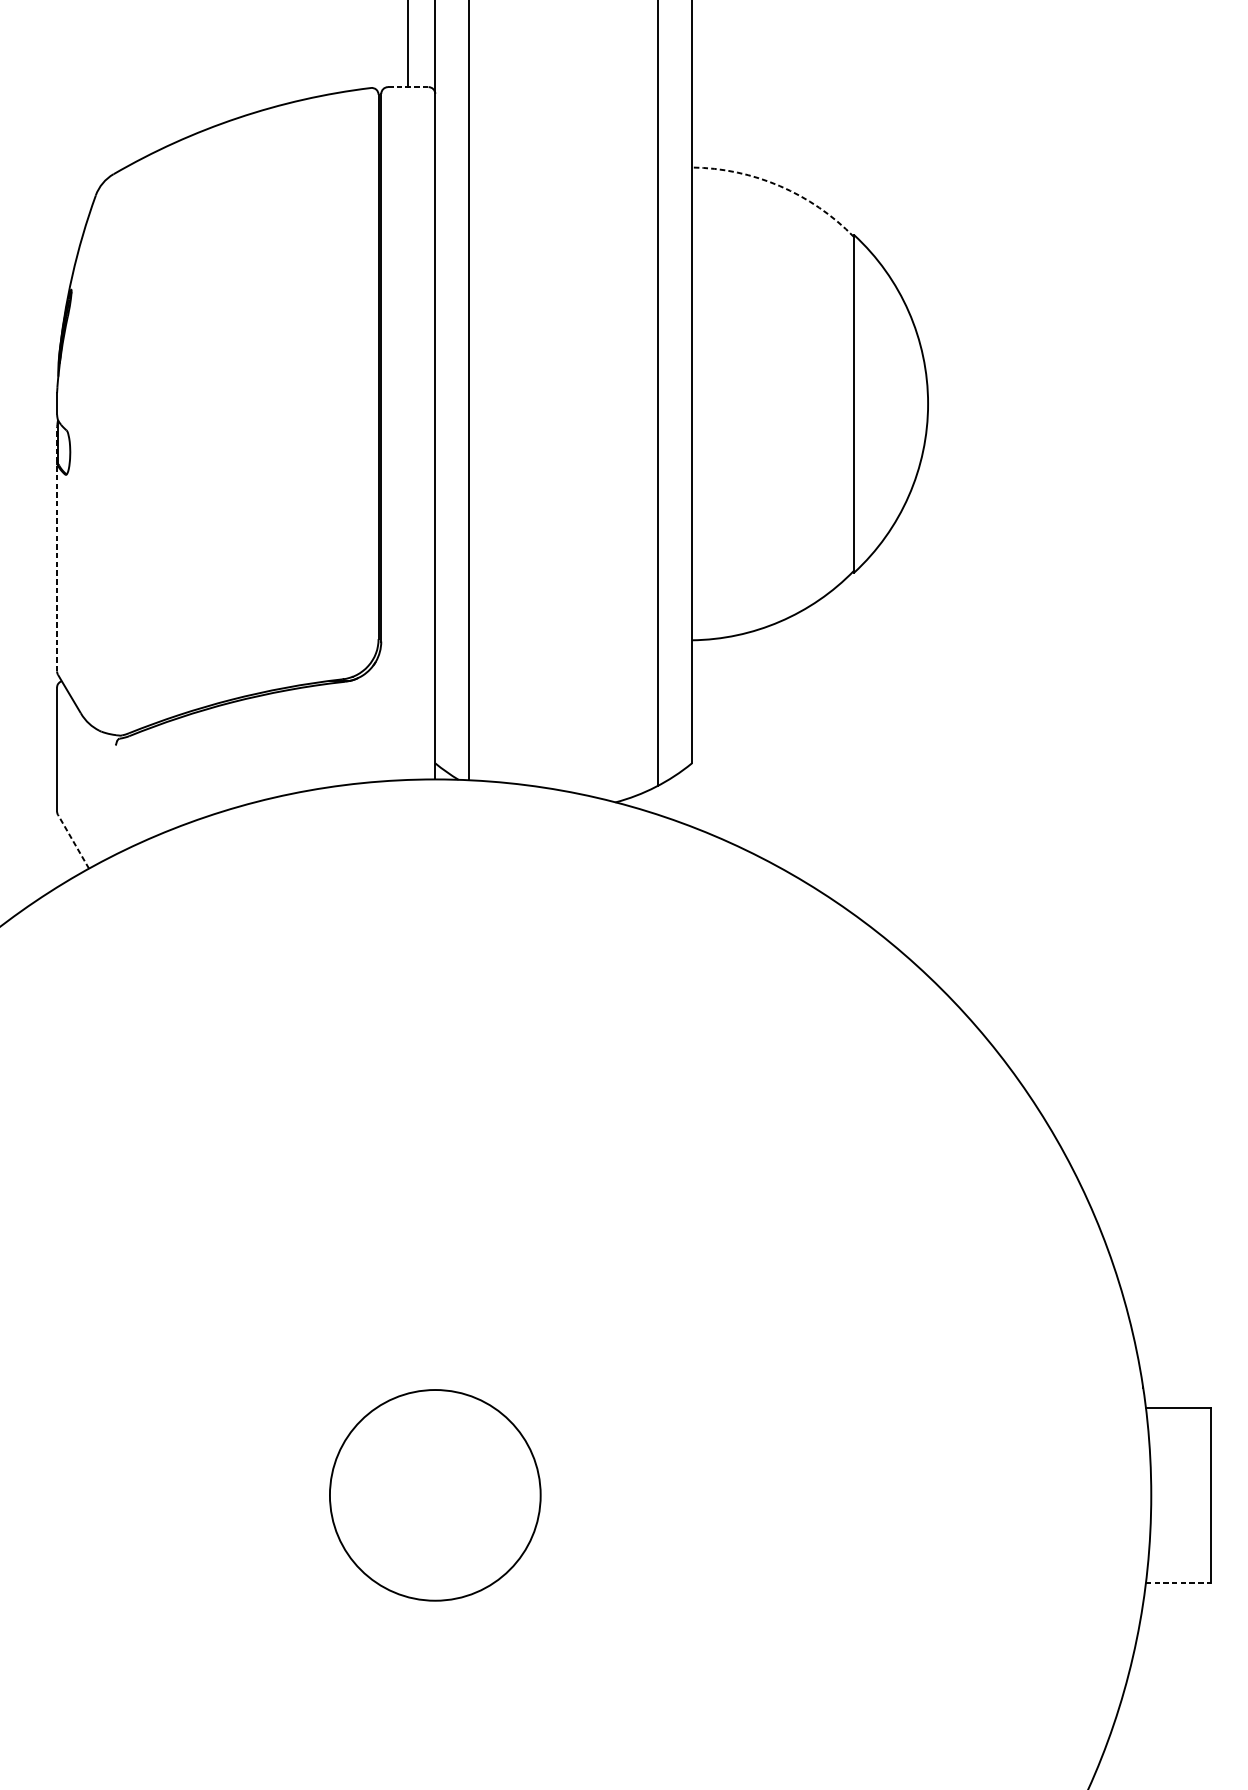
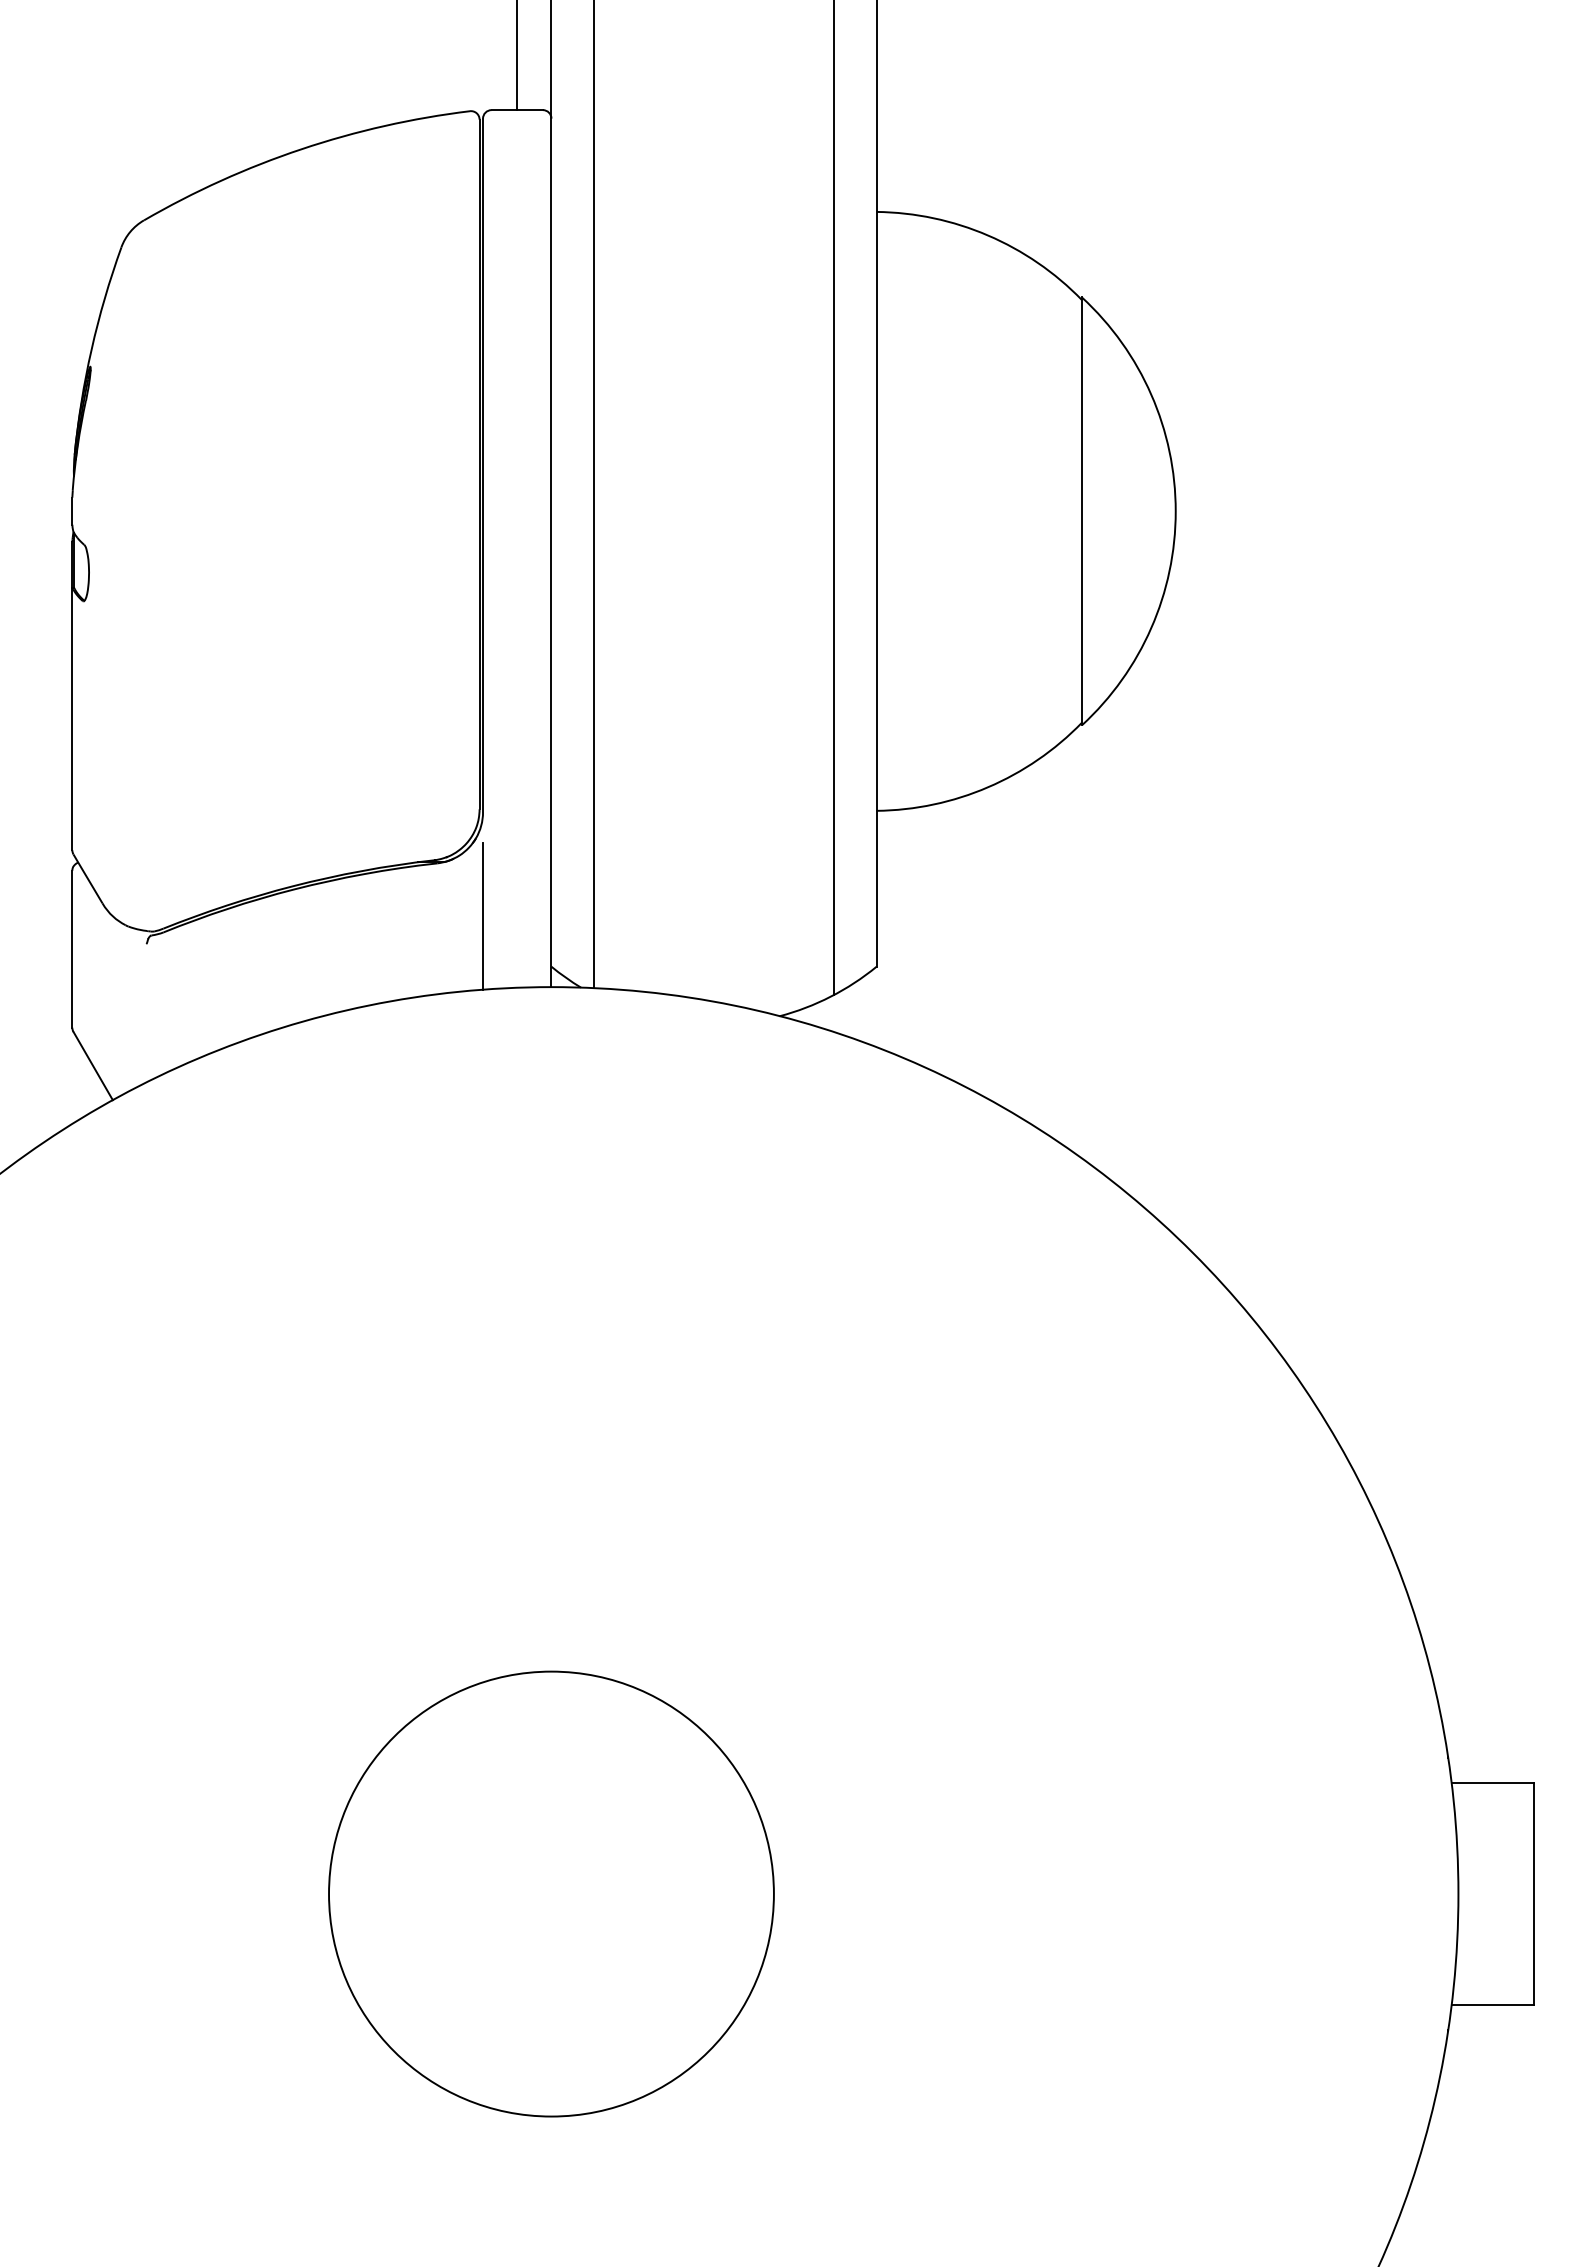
line: (408, 87) -> (517, 110), dashed -> solid
arc: (780, 186) -> (988, 235), dashed -> solid
line: (57, 549) -> (72, 695), dashed -> solid
line: (381, 723) -> (483, 916), added
line: (72, 841) -> (92, 1065), dashed -> solid
circle: (435, 1494) -> (551, 1893), size x1.67
line: (1178, 1583) -> (1493, 2005), dashed -> solid

